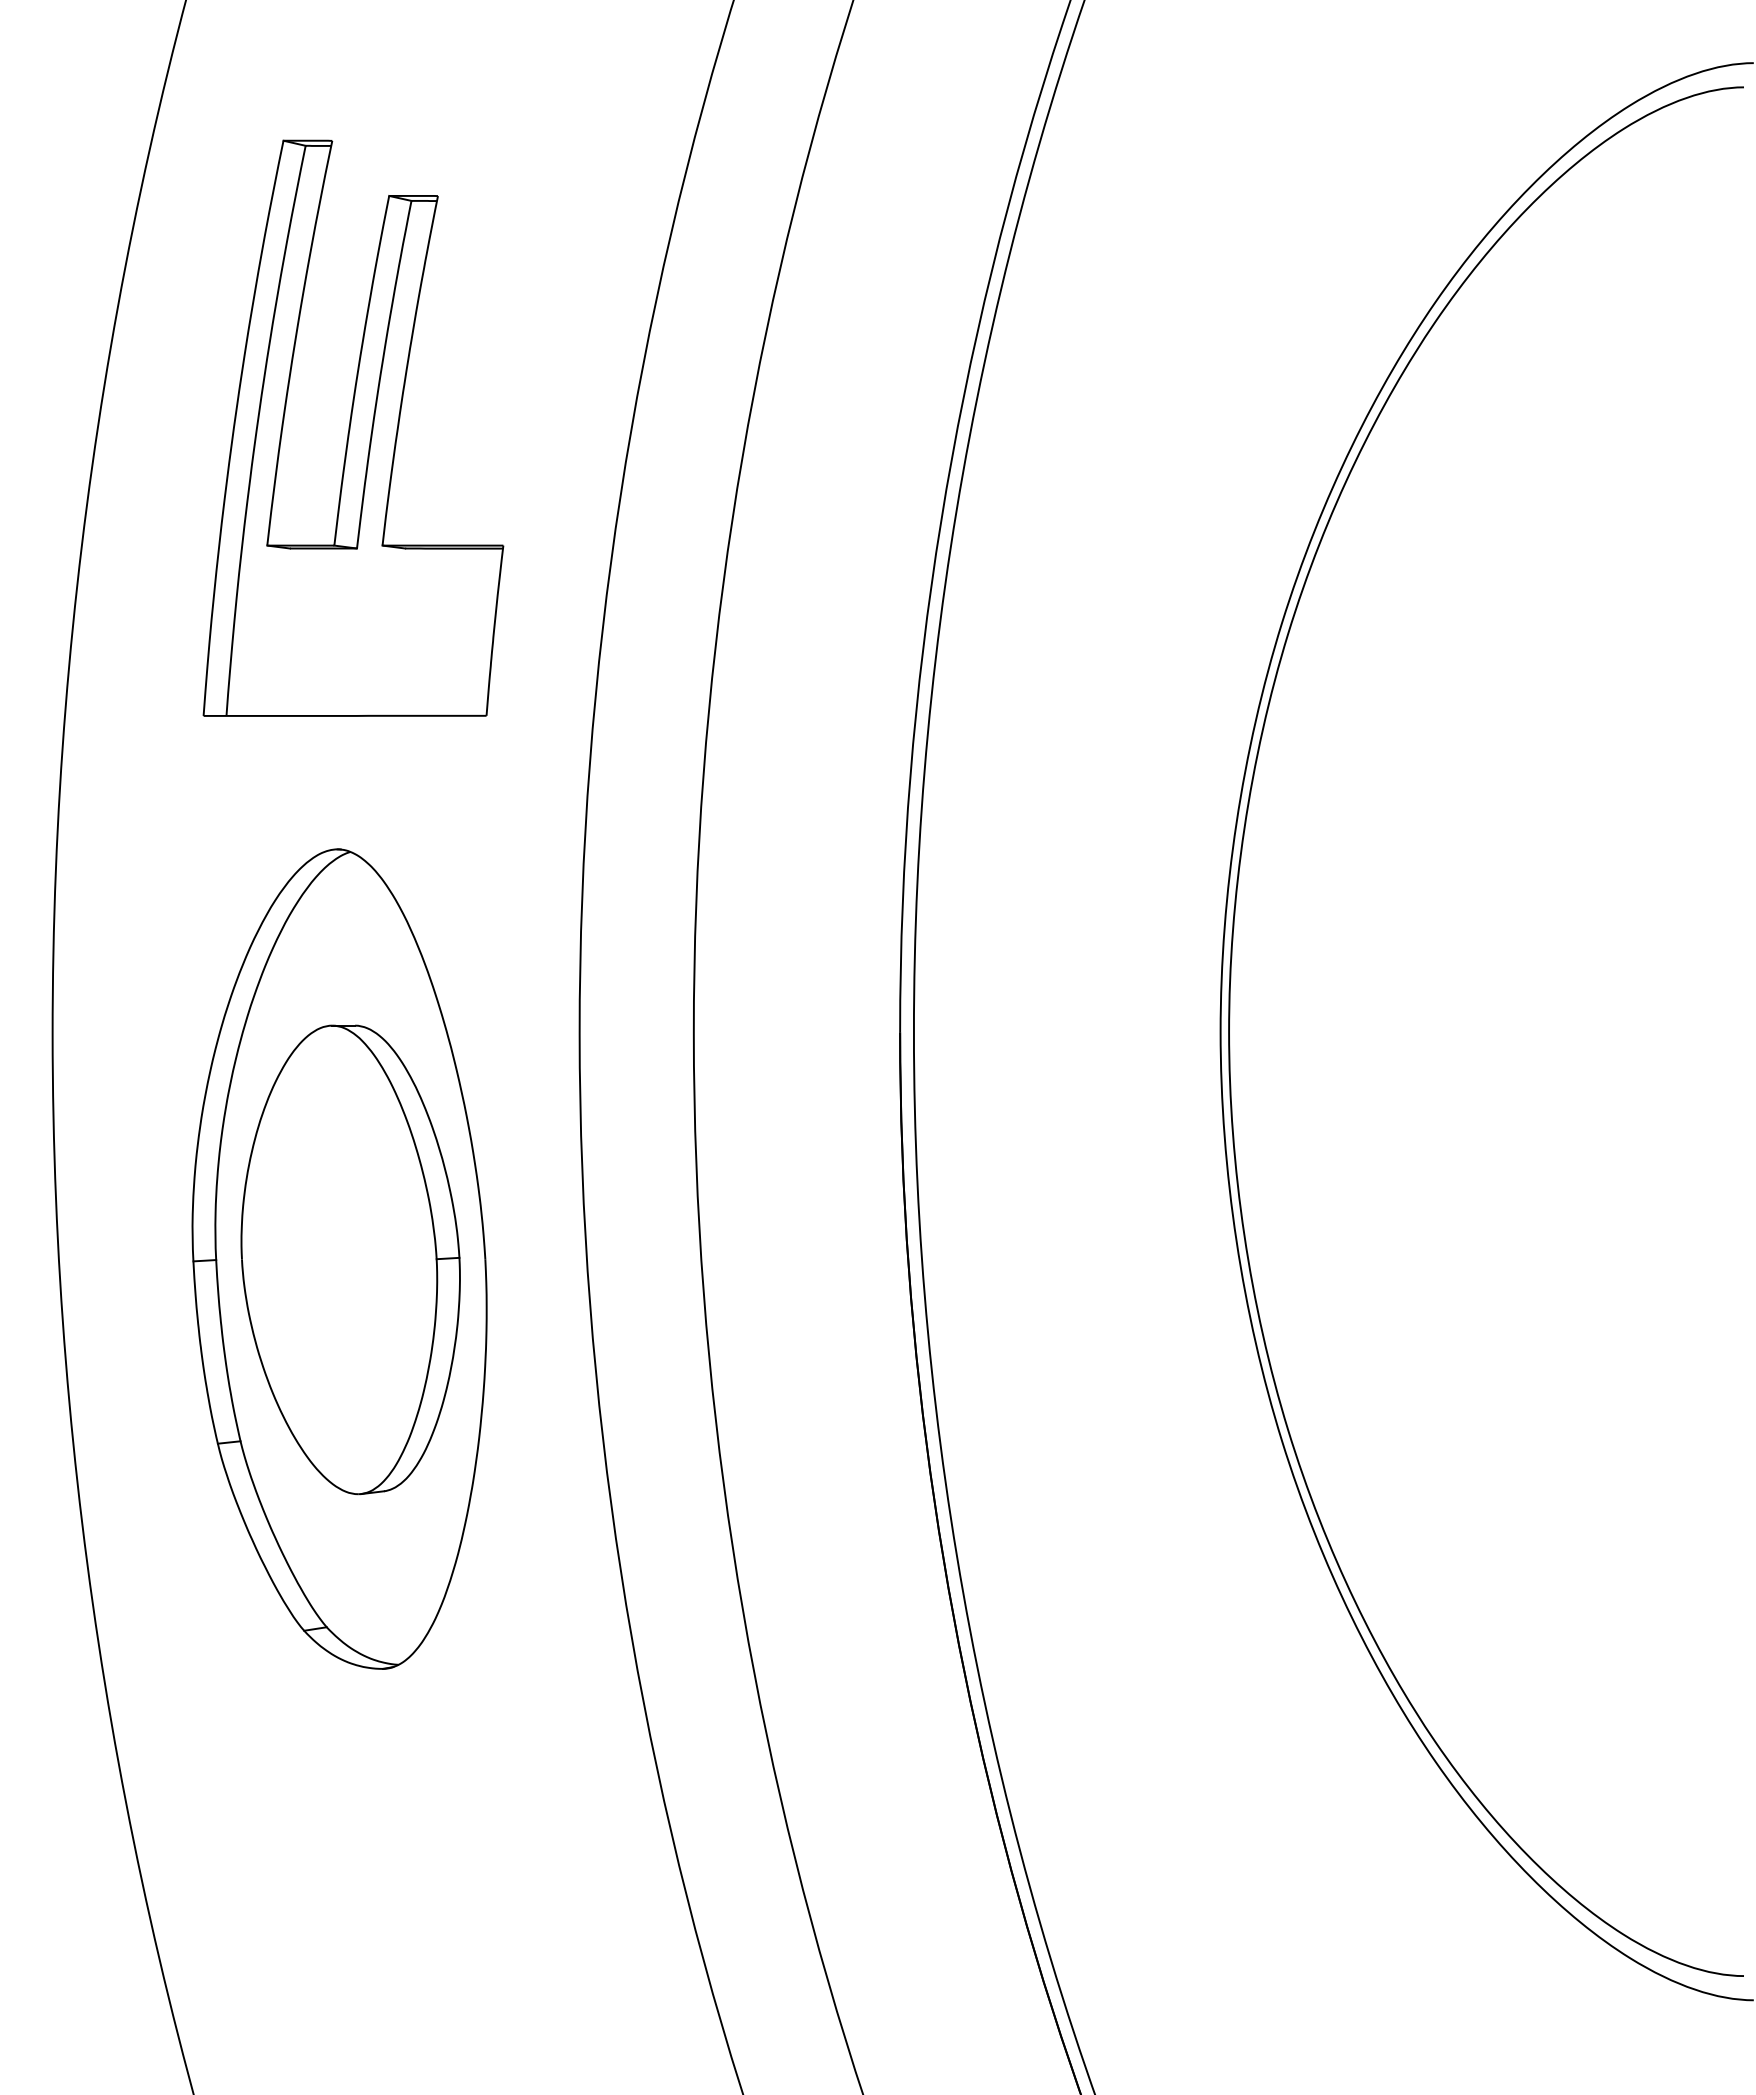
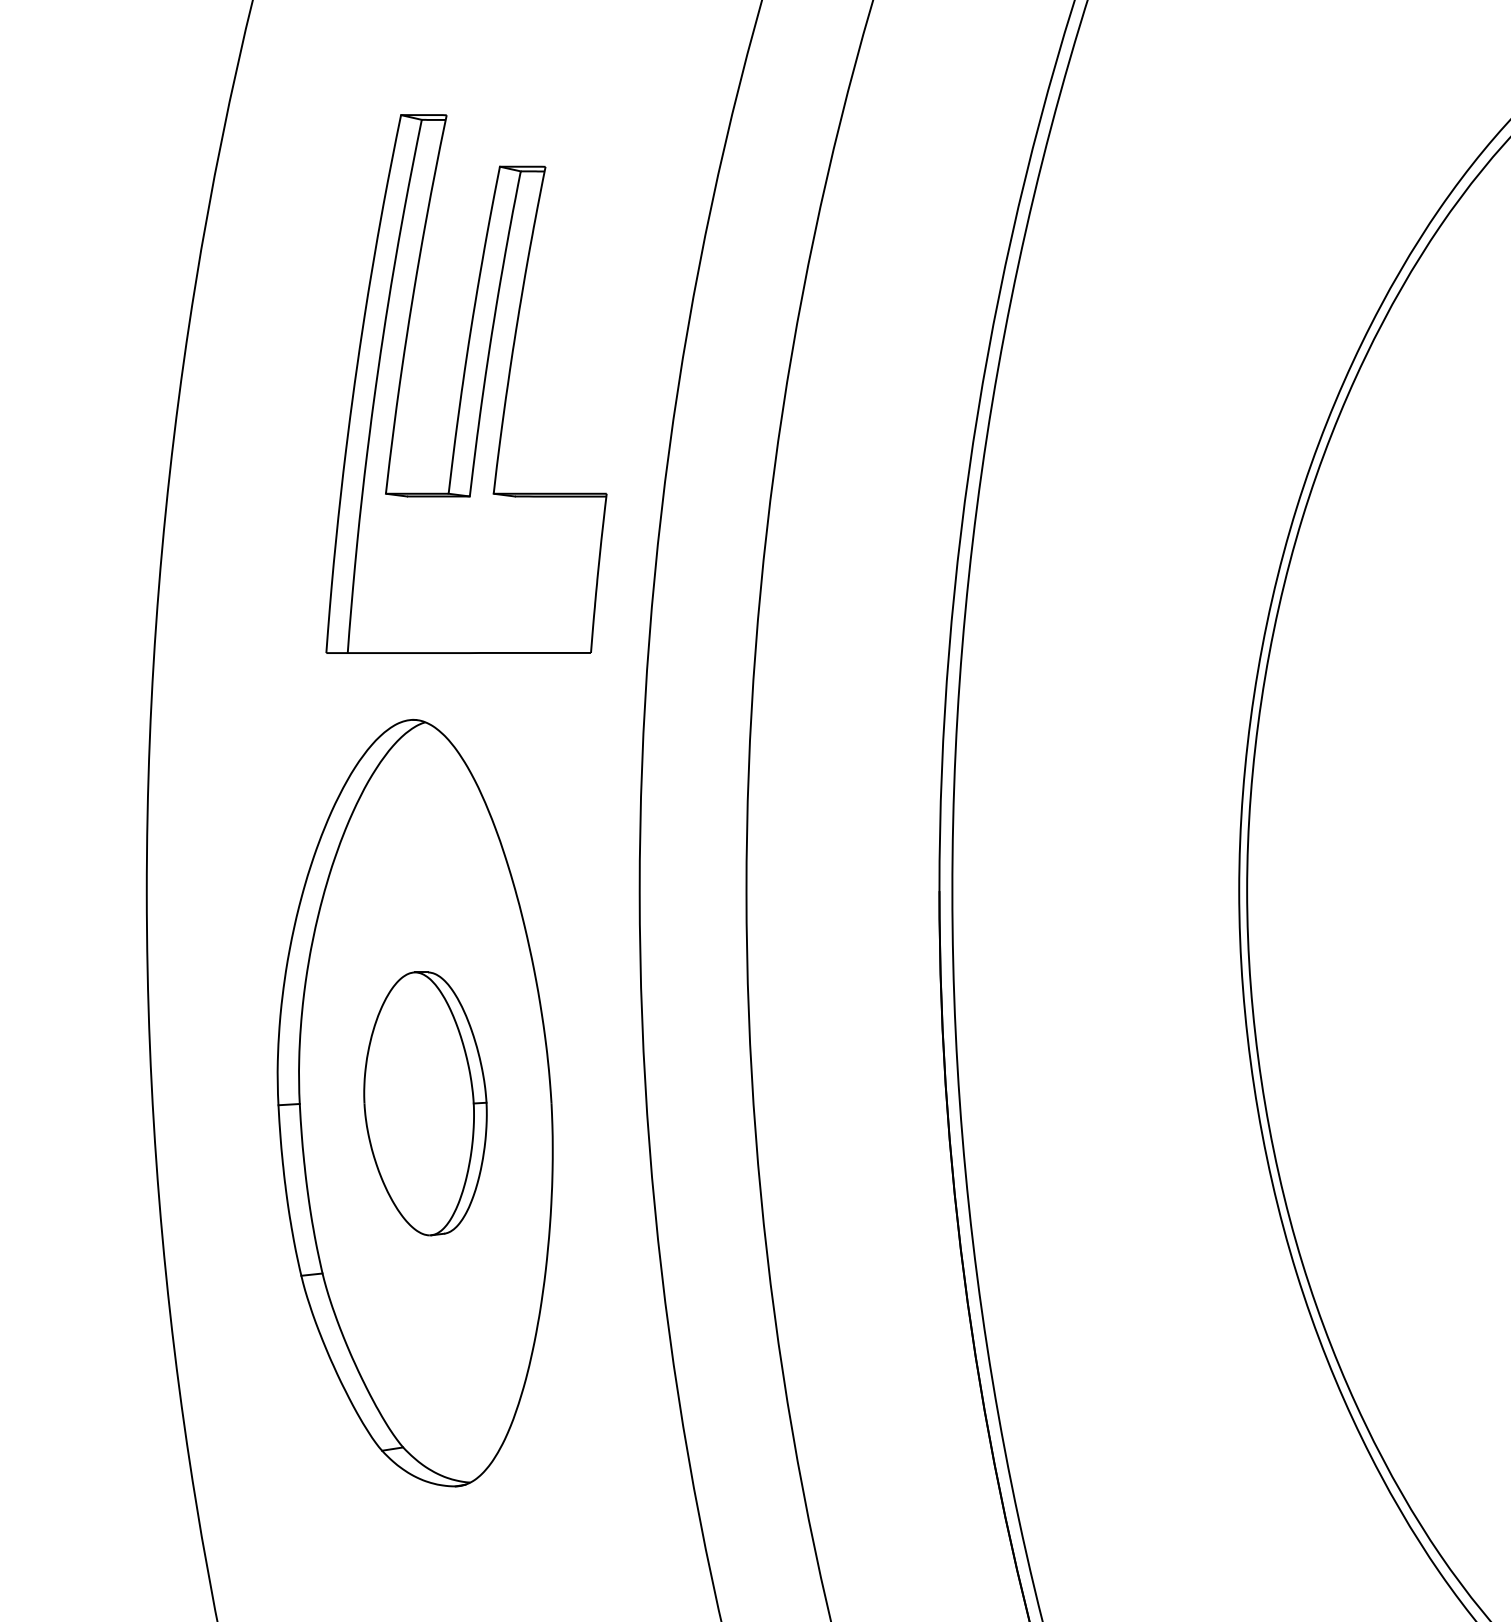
part: (353, 427) -> (466, 383), moved
part: (350, 1259) -> (425, 1103), size x0.6

